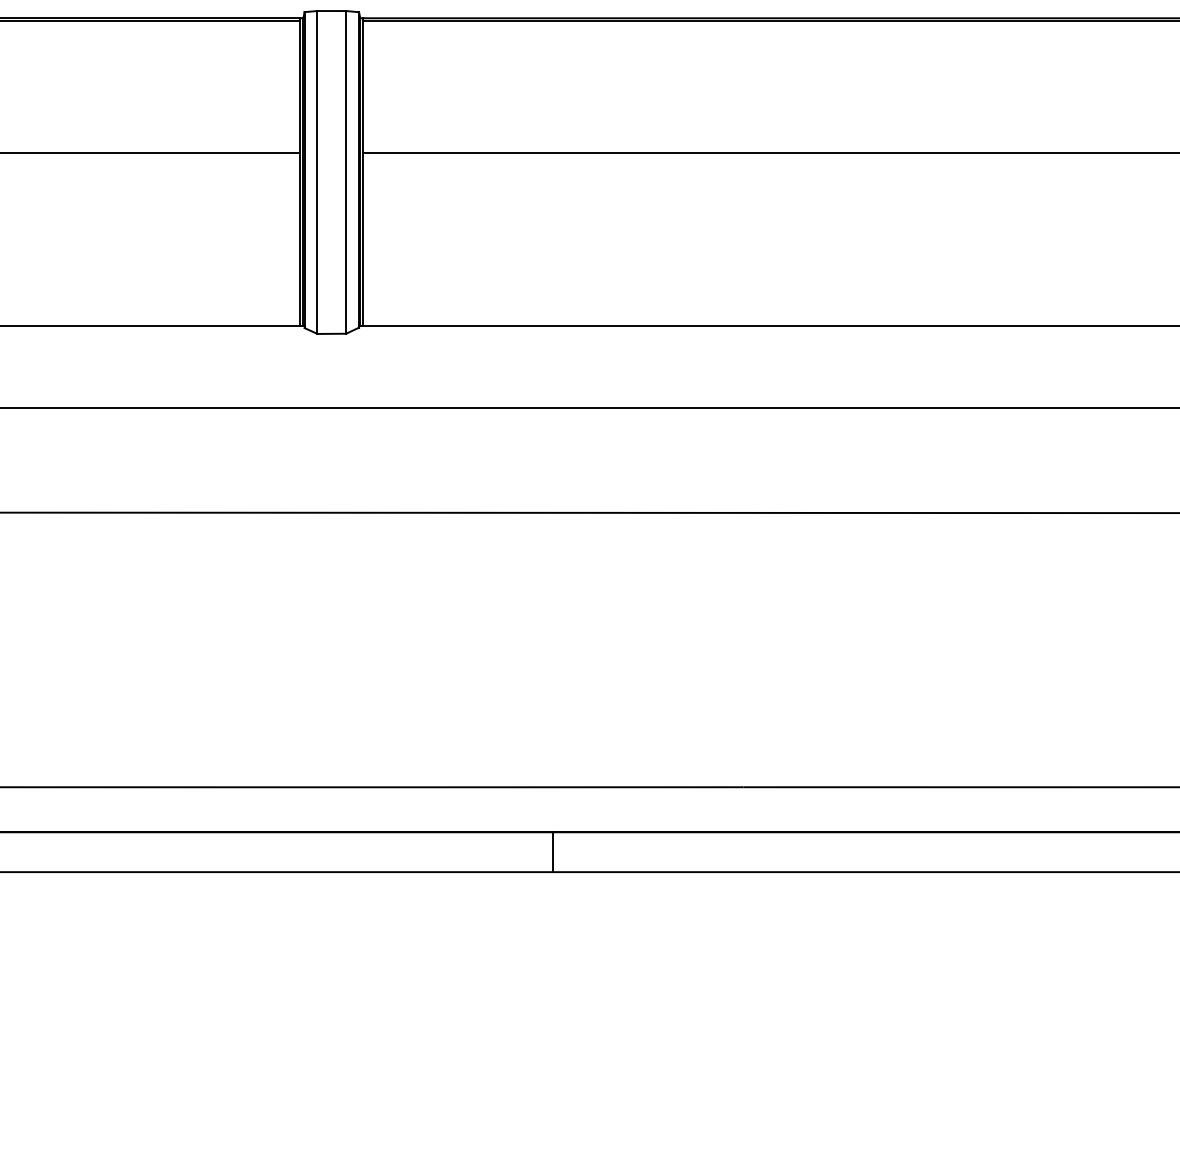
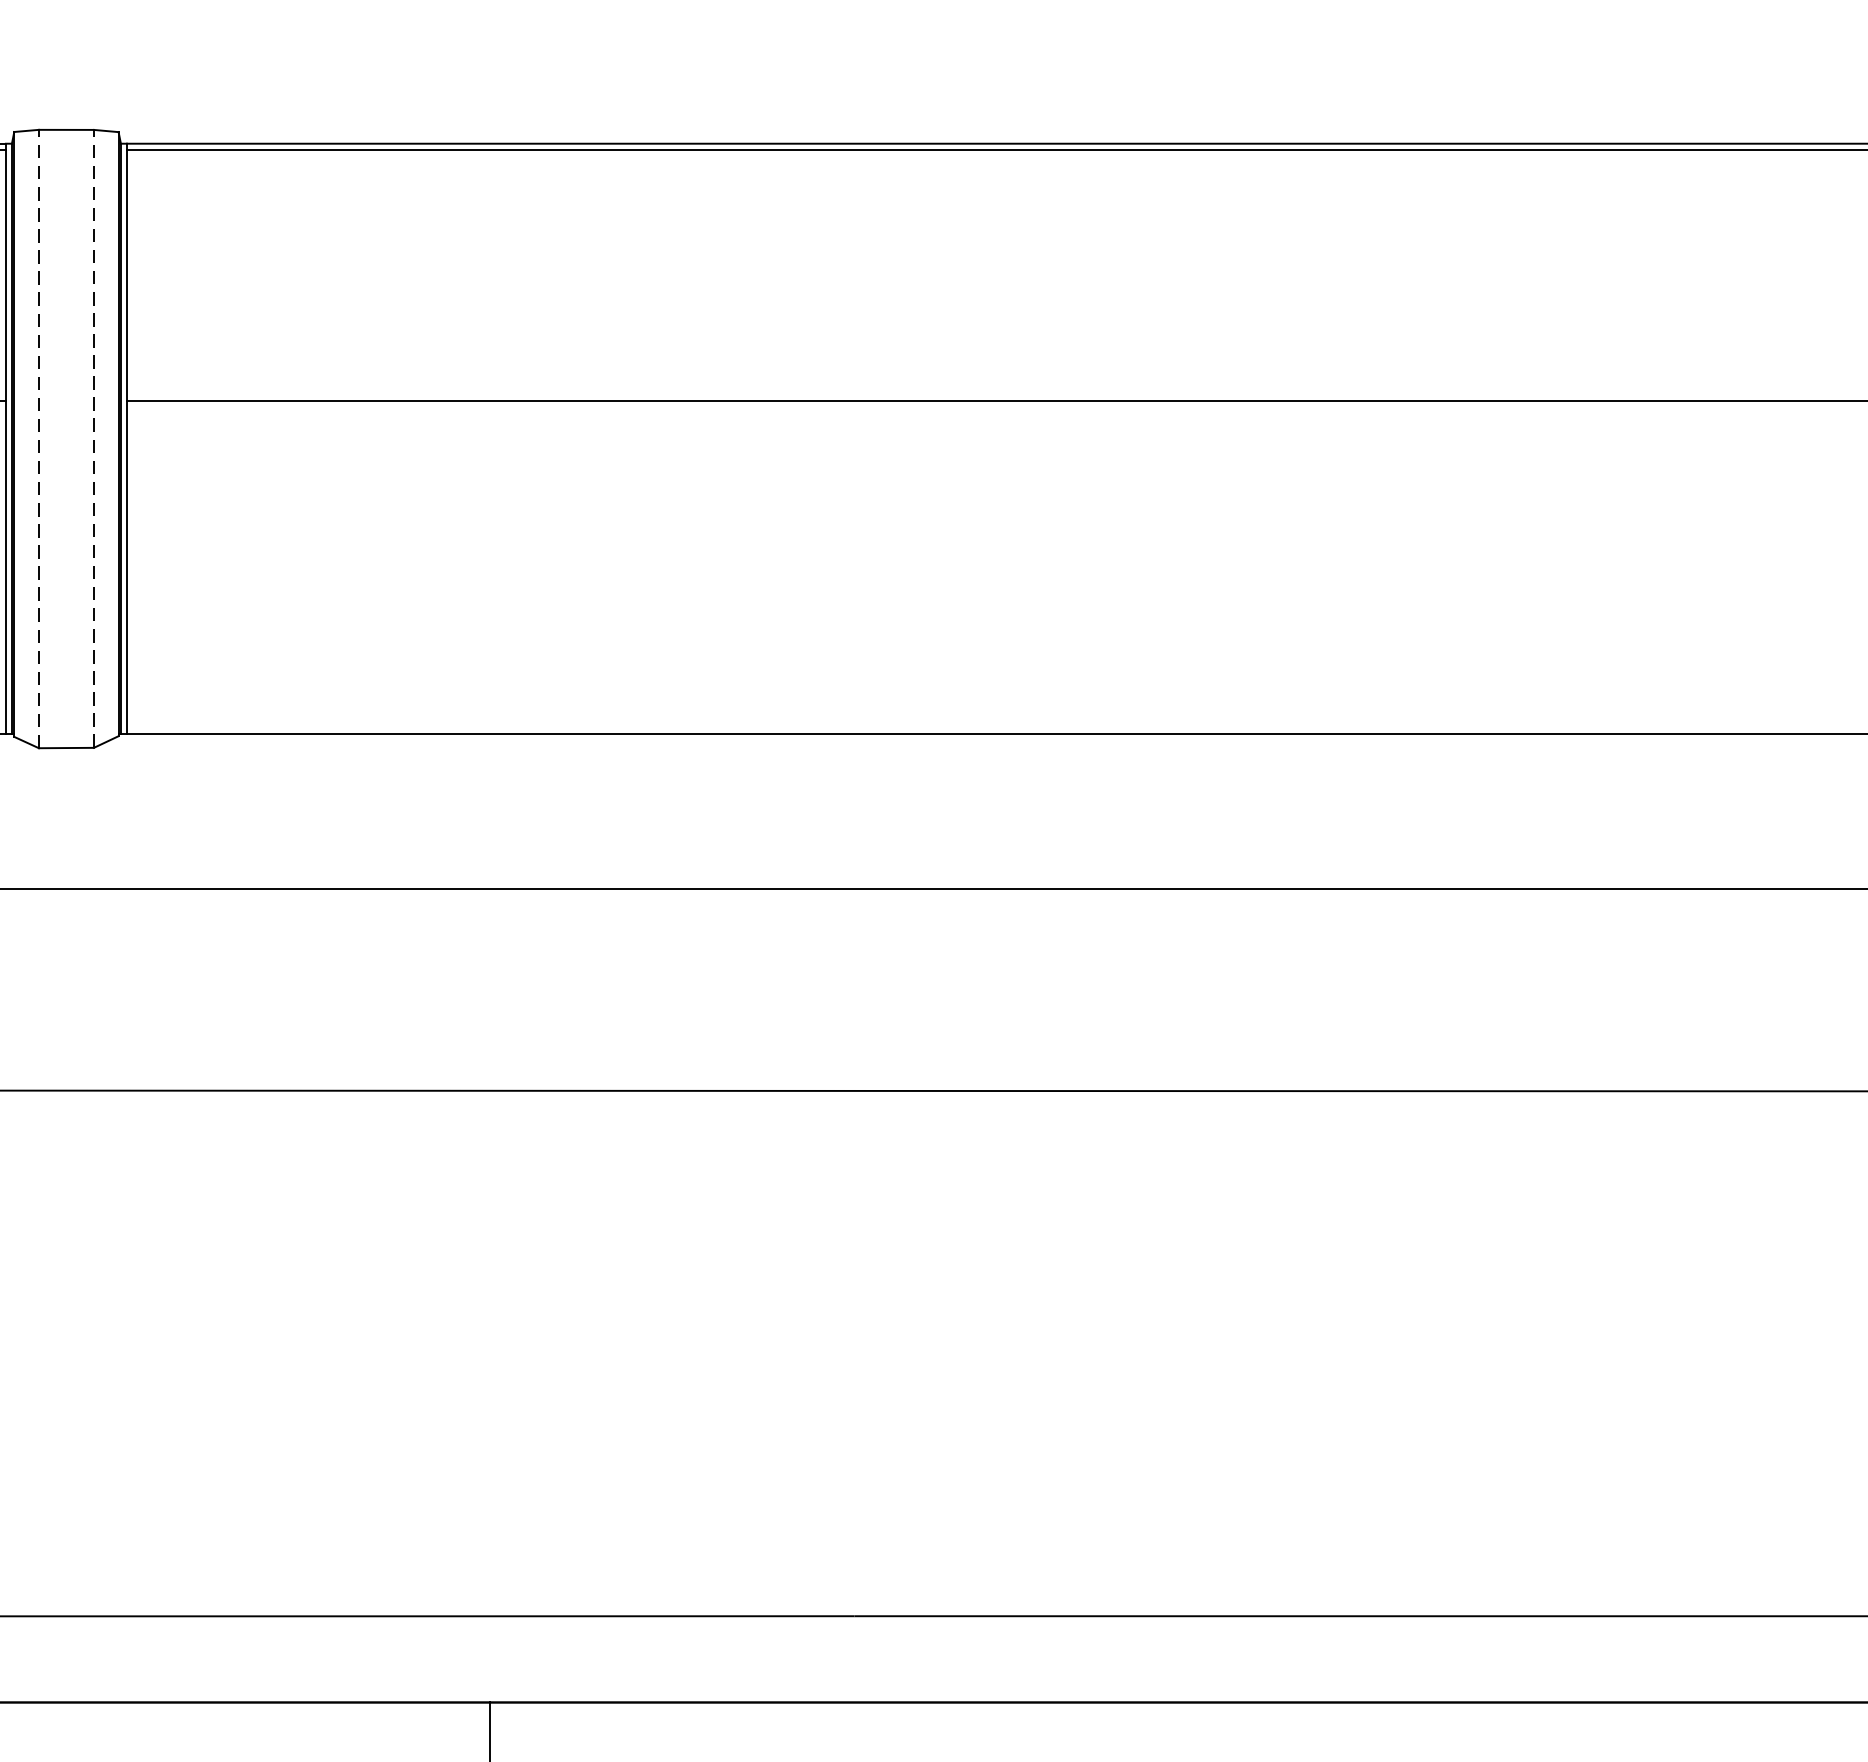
line: (317, 171) -> (39, 437), solid -> dashed
line: (346, 171) -> (94, 437), solid -> dashed

